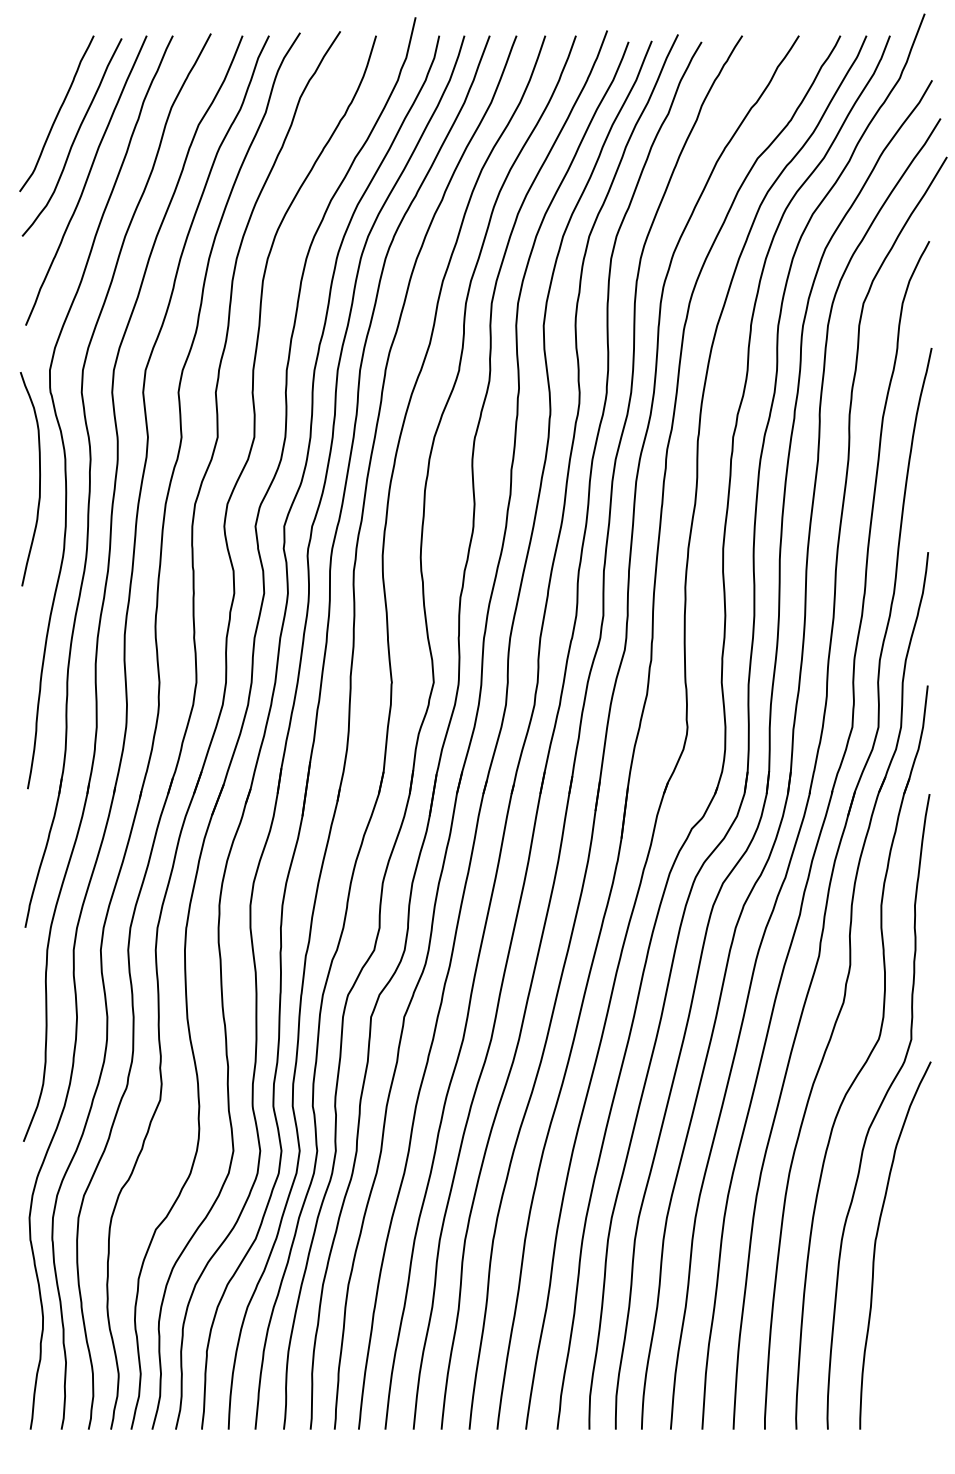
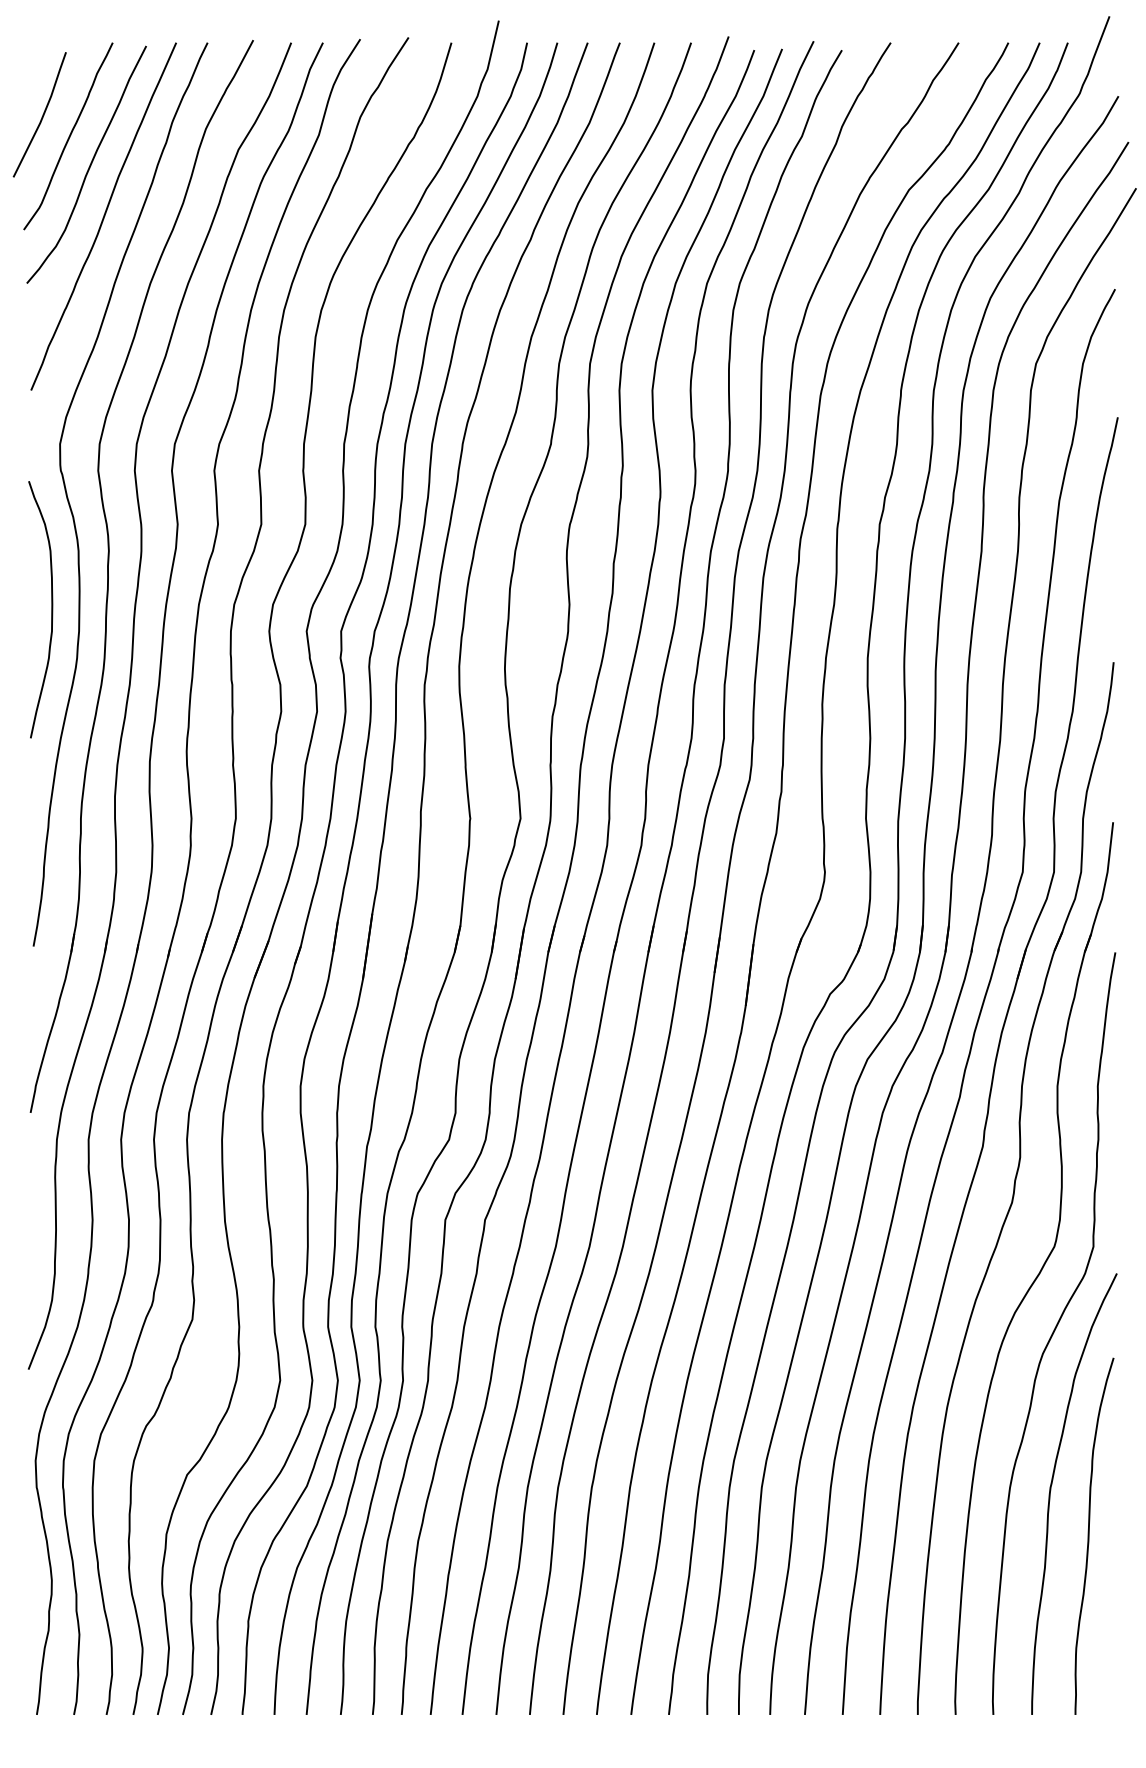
line: (35, 95) -> (42, 114), added
curve: (39, 479) -> (51, 609), moved
curve: (908, 1280) -> (1089, 1535), added

